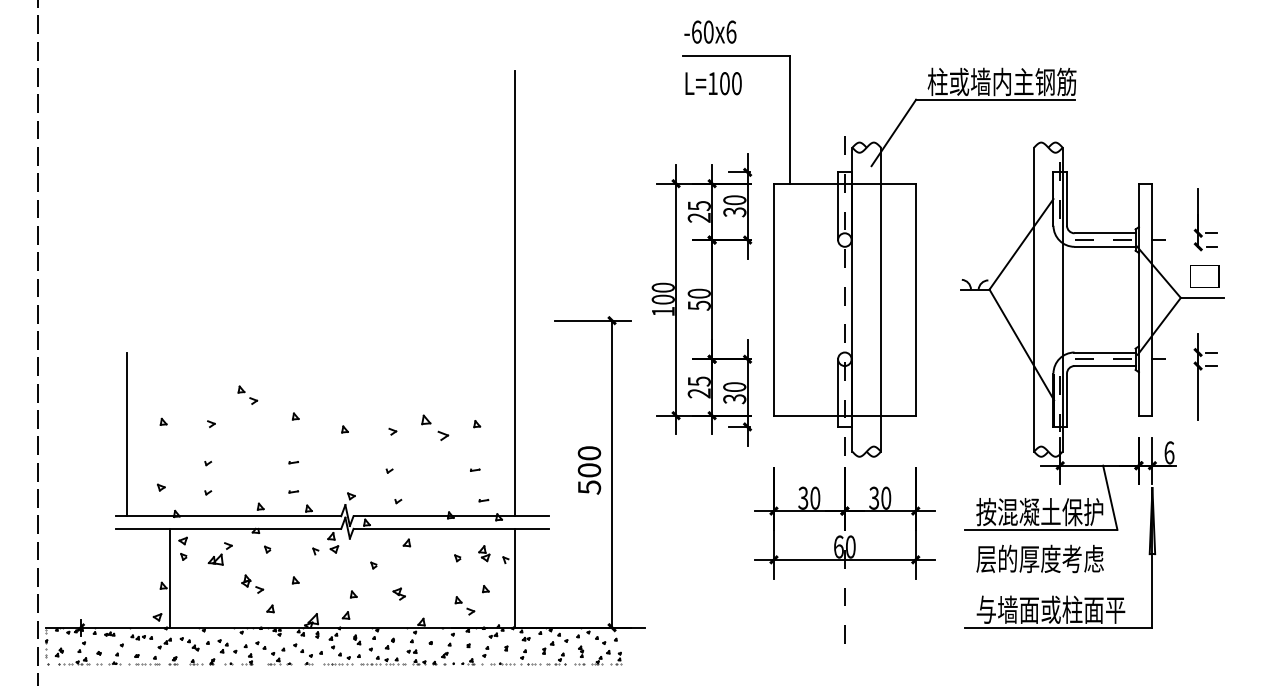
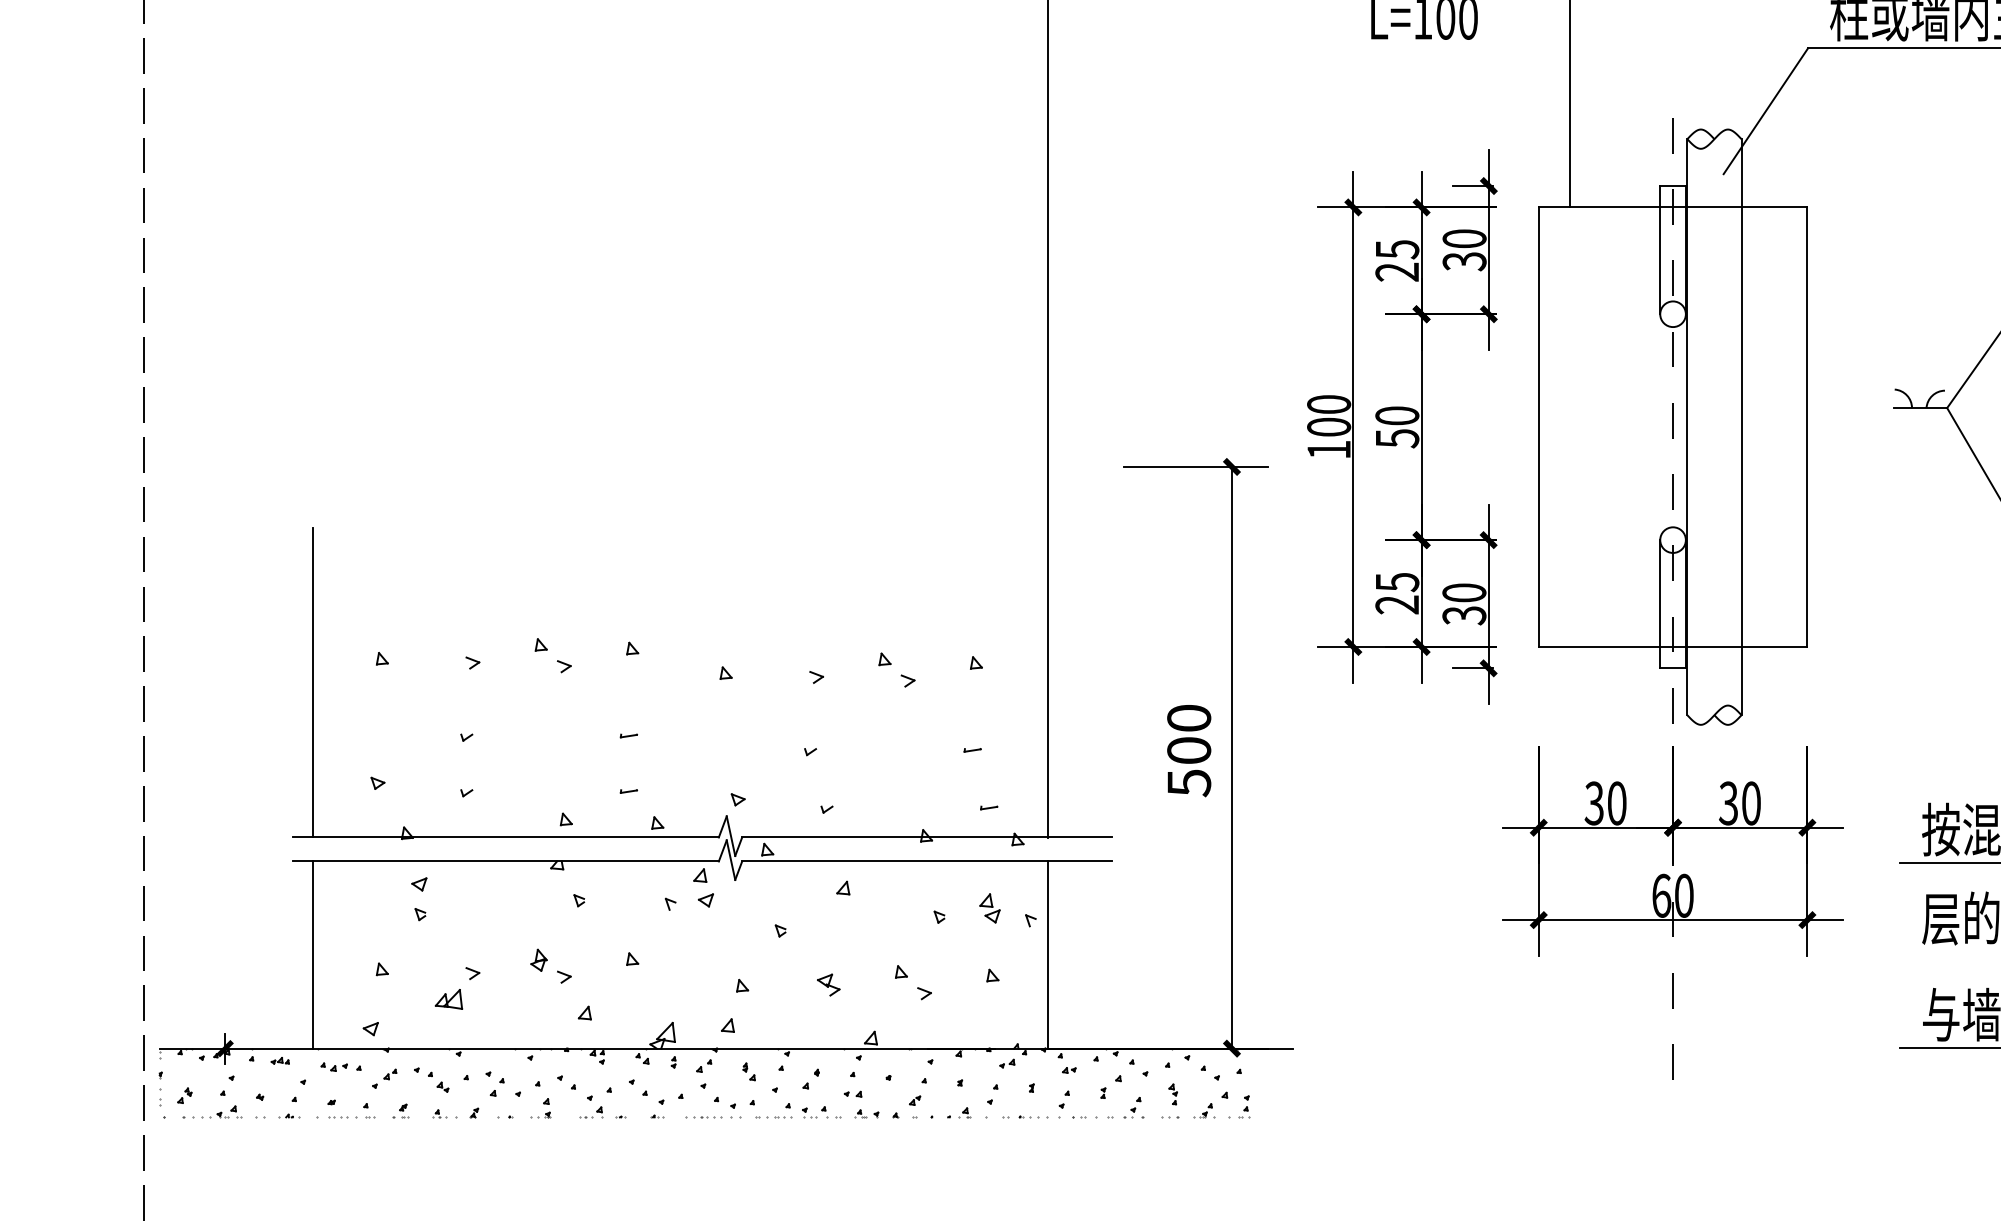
part: (247, 394) -> (552, 654), moved
part: (435, 427) -> (897, 669), size x0.71
part: (219, 553) -> (455, 987), moved
line: (170, 577) -> (313, 953), moved
part: (464, 605) -> (912, 982), moved

